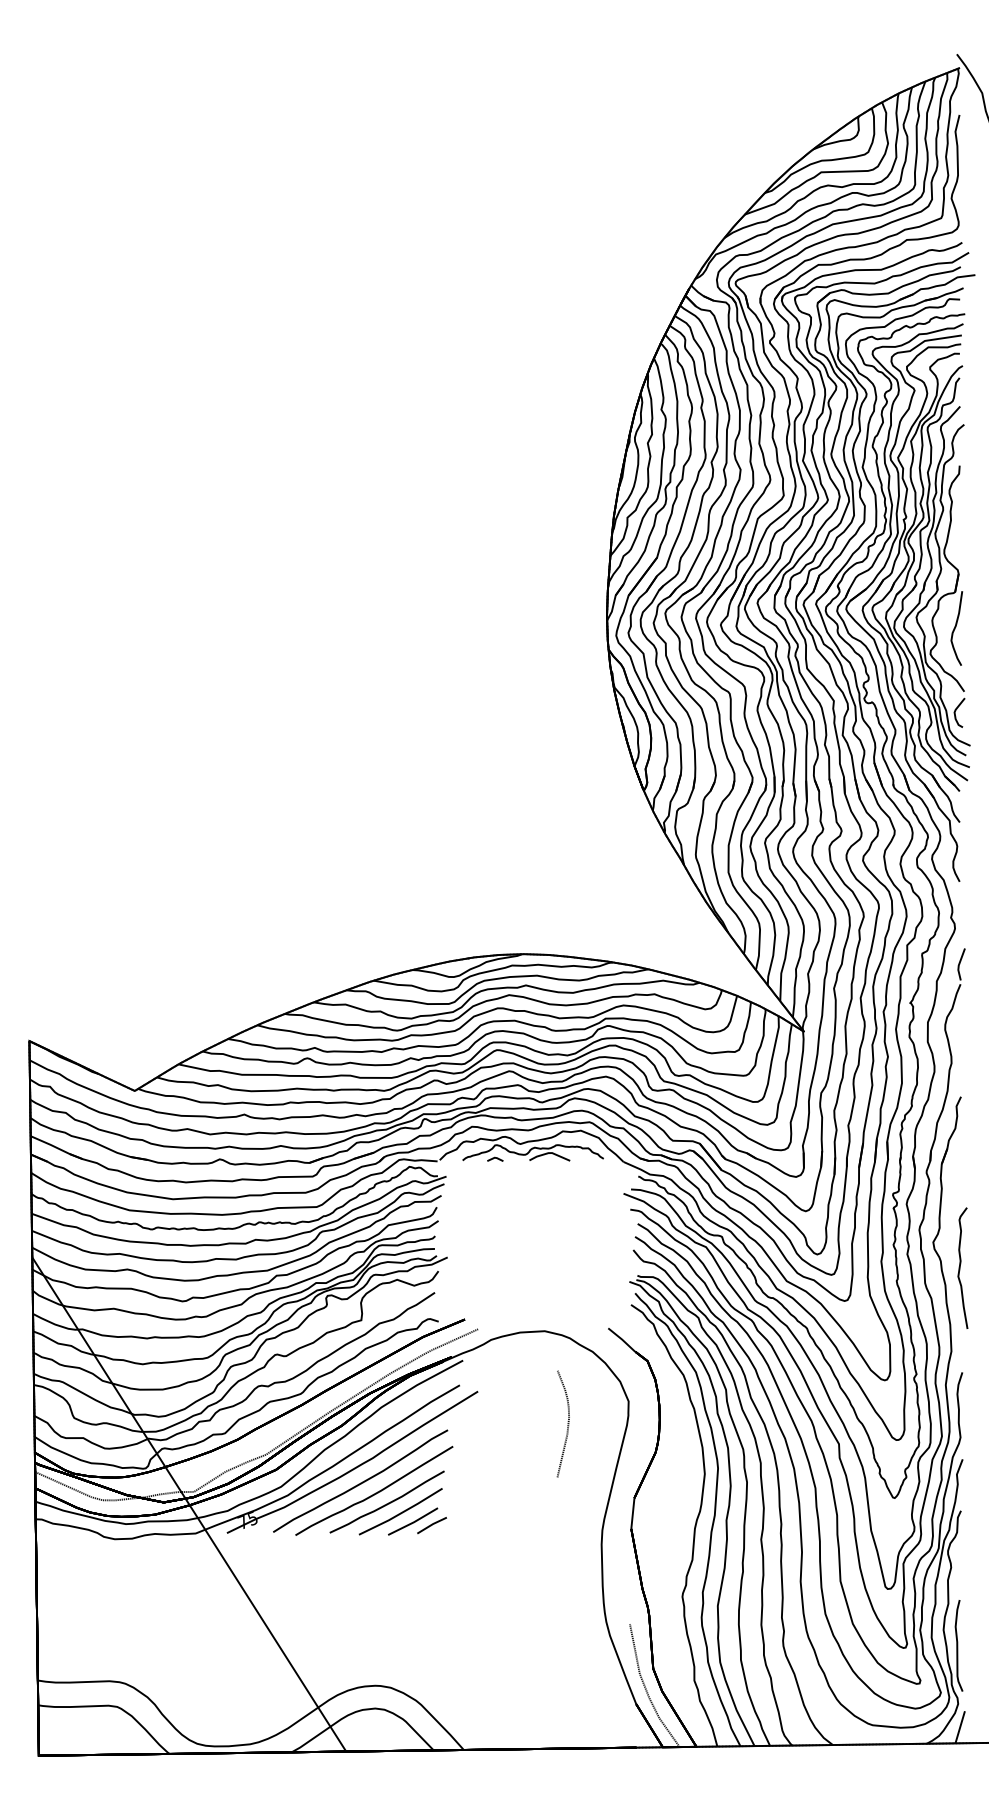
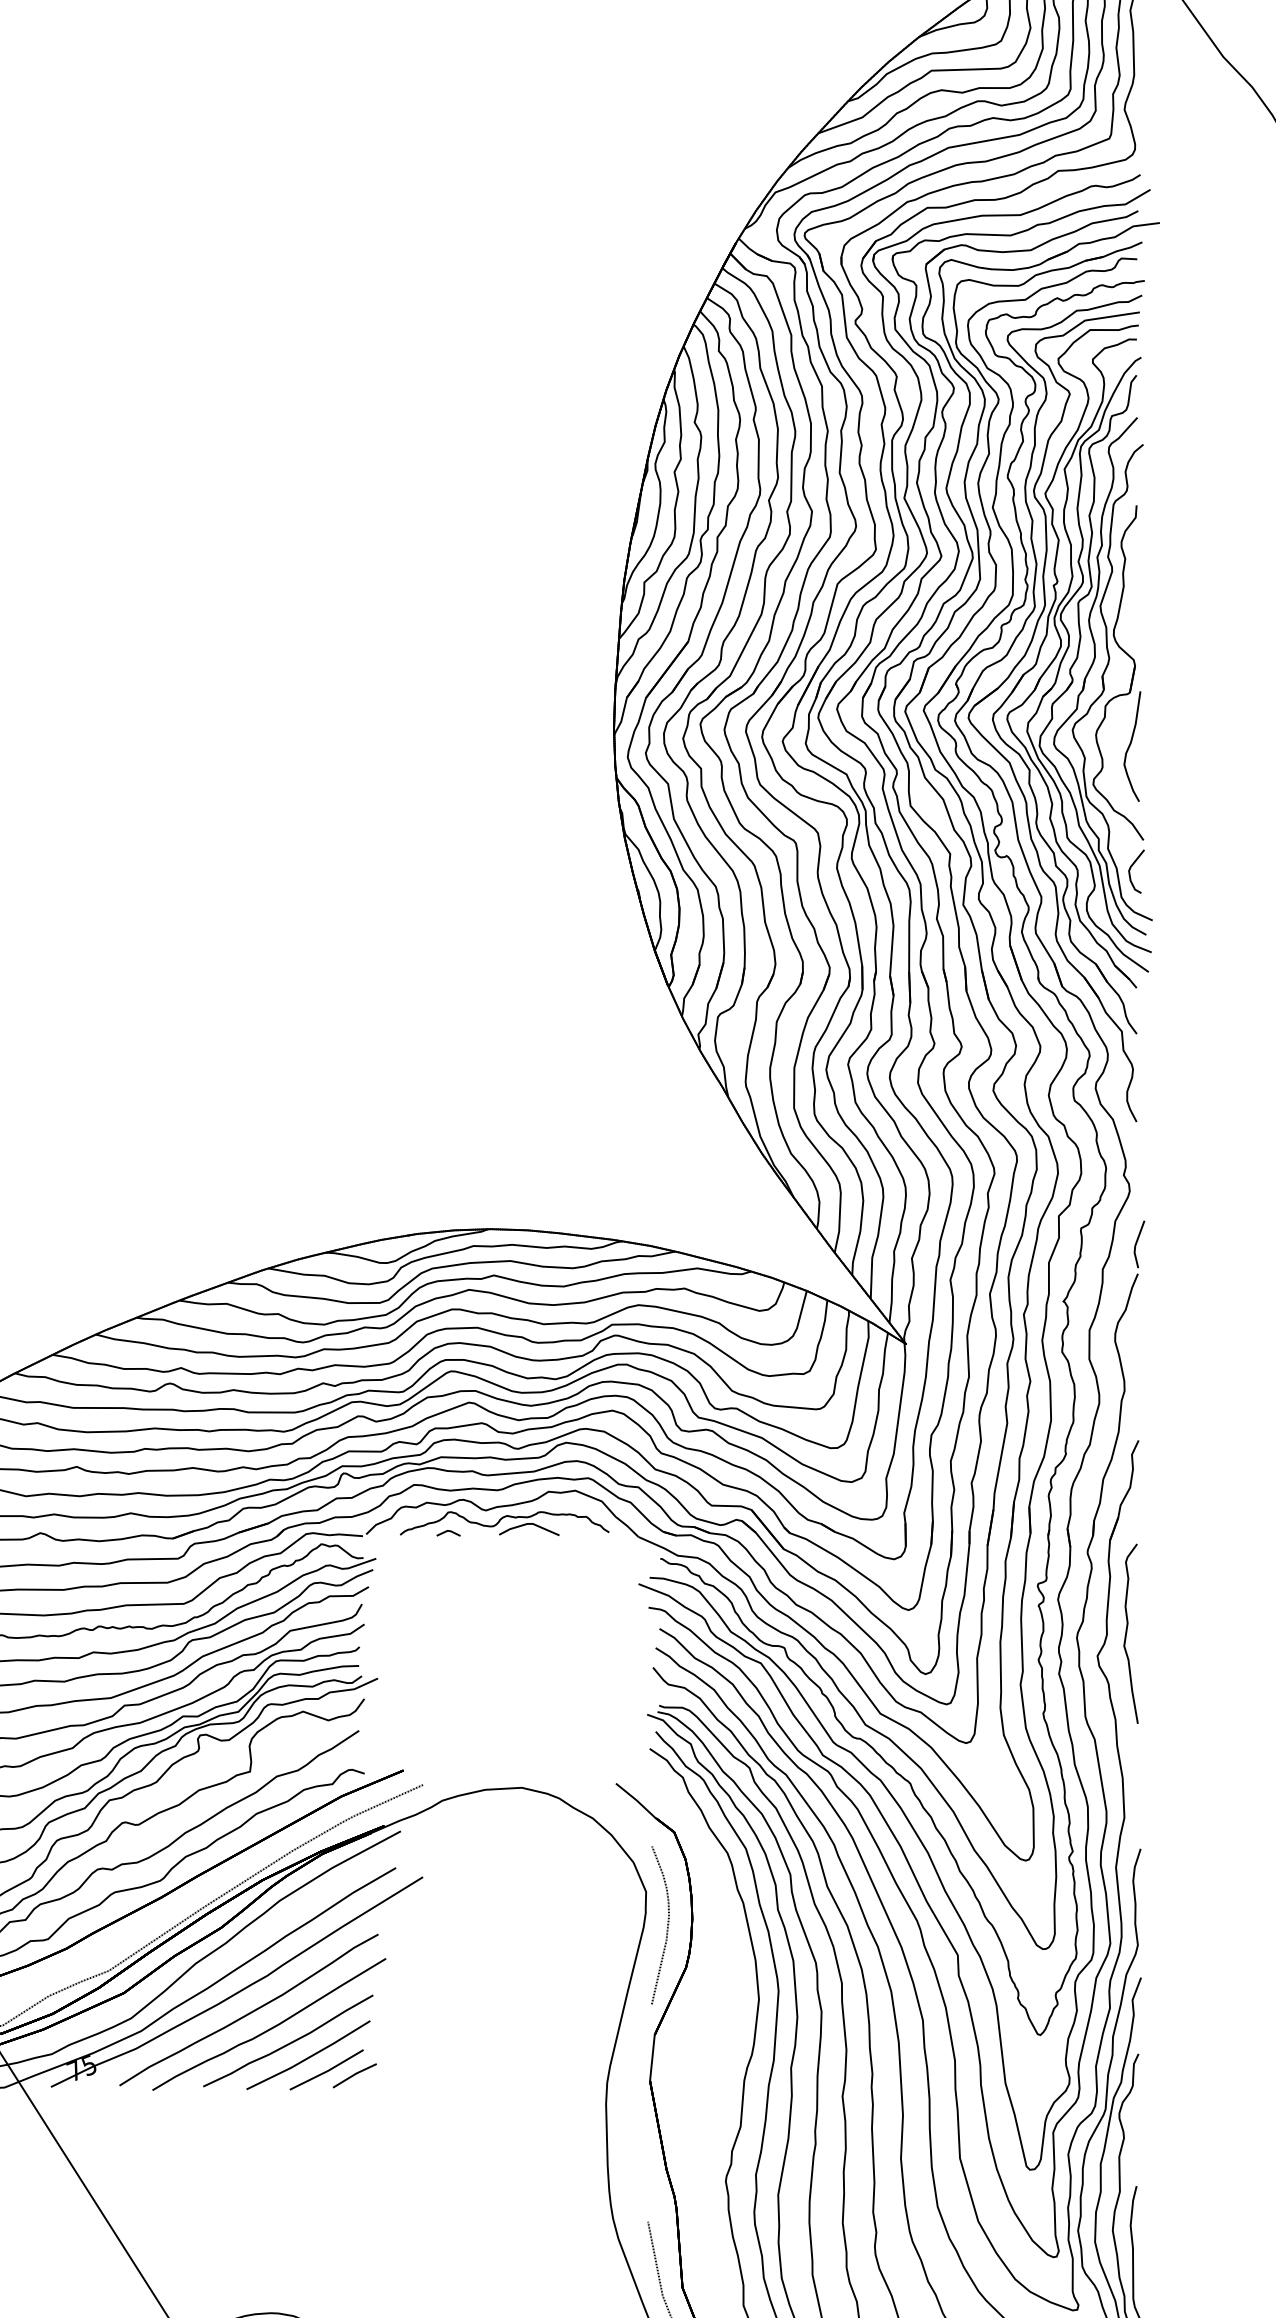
curve: (960, 1267) -> (1127, 1632), moved
curve: (567, 1423) -> (666, 1924), moved

